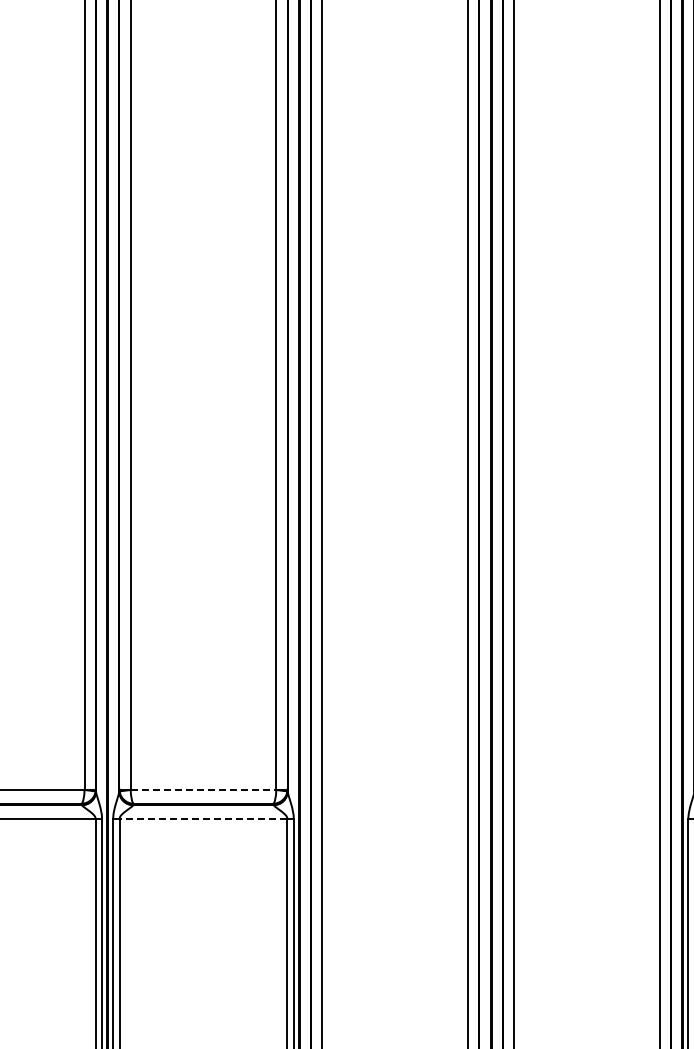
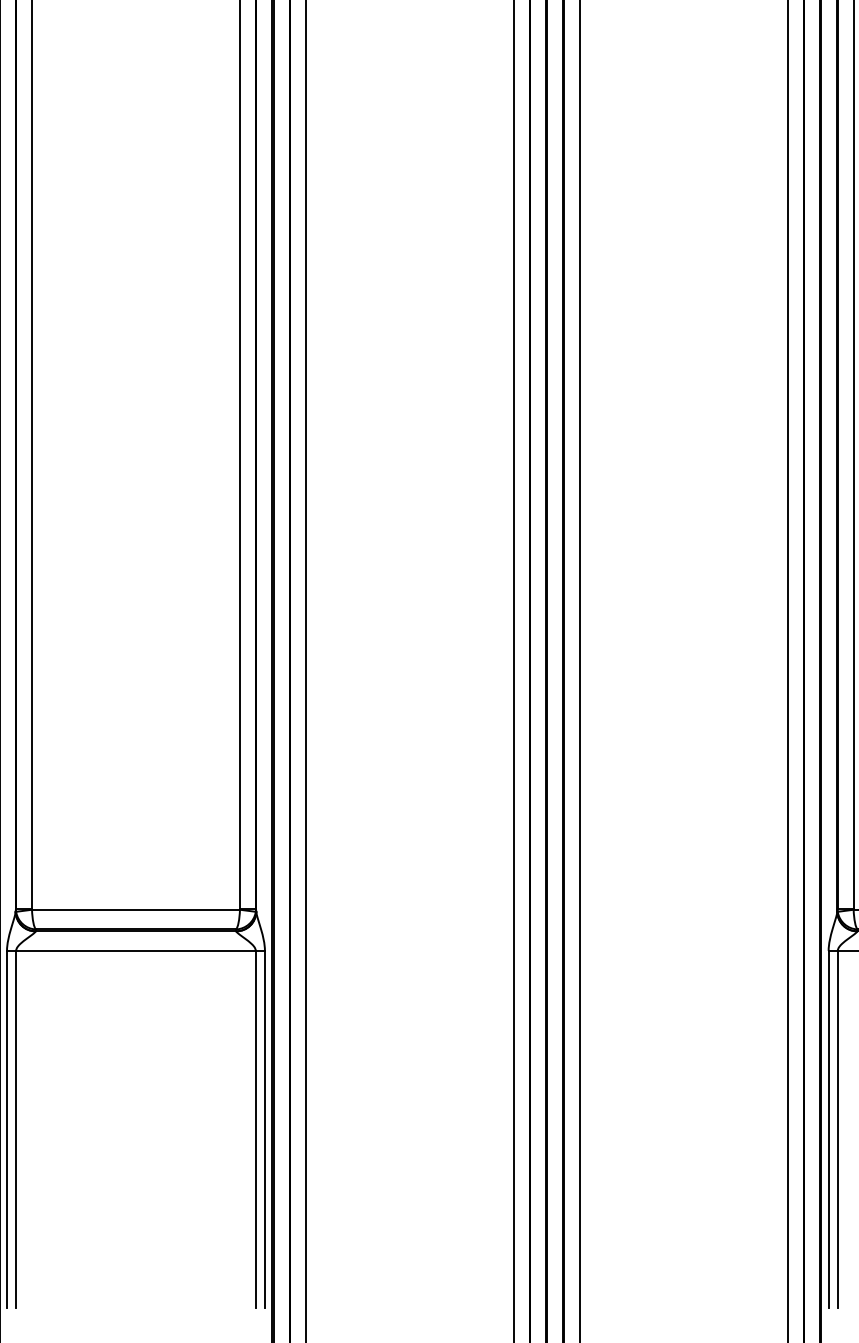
line: (203, 789) -> (135, 909), dashed -> solid
line: (203, 818) -> (135, 950), dashed -> solid

